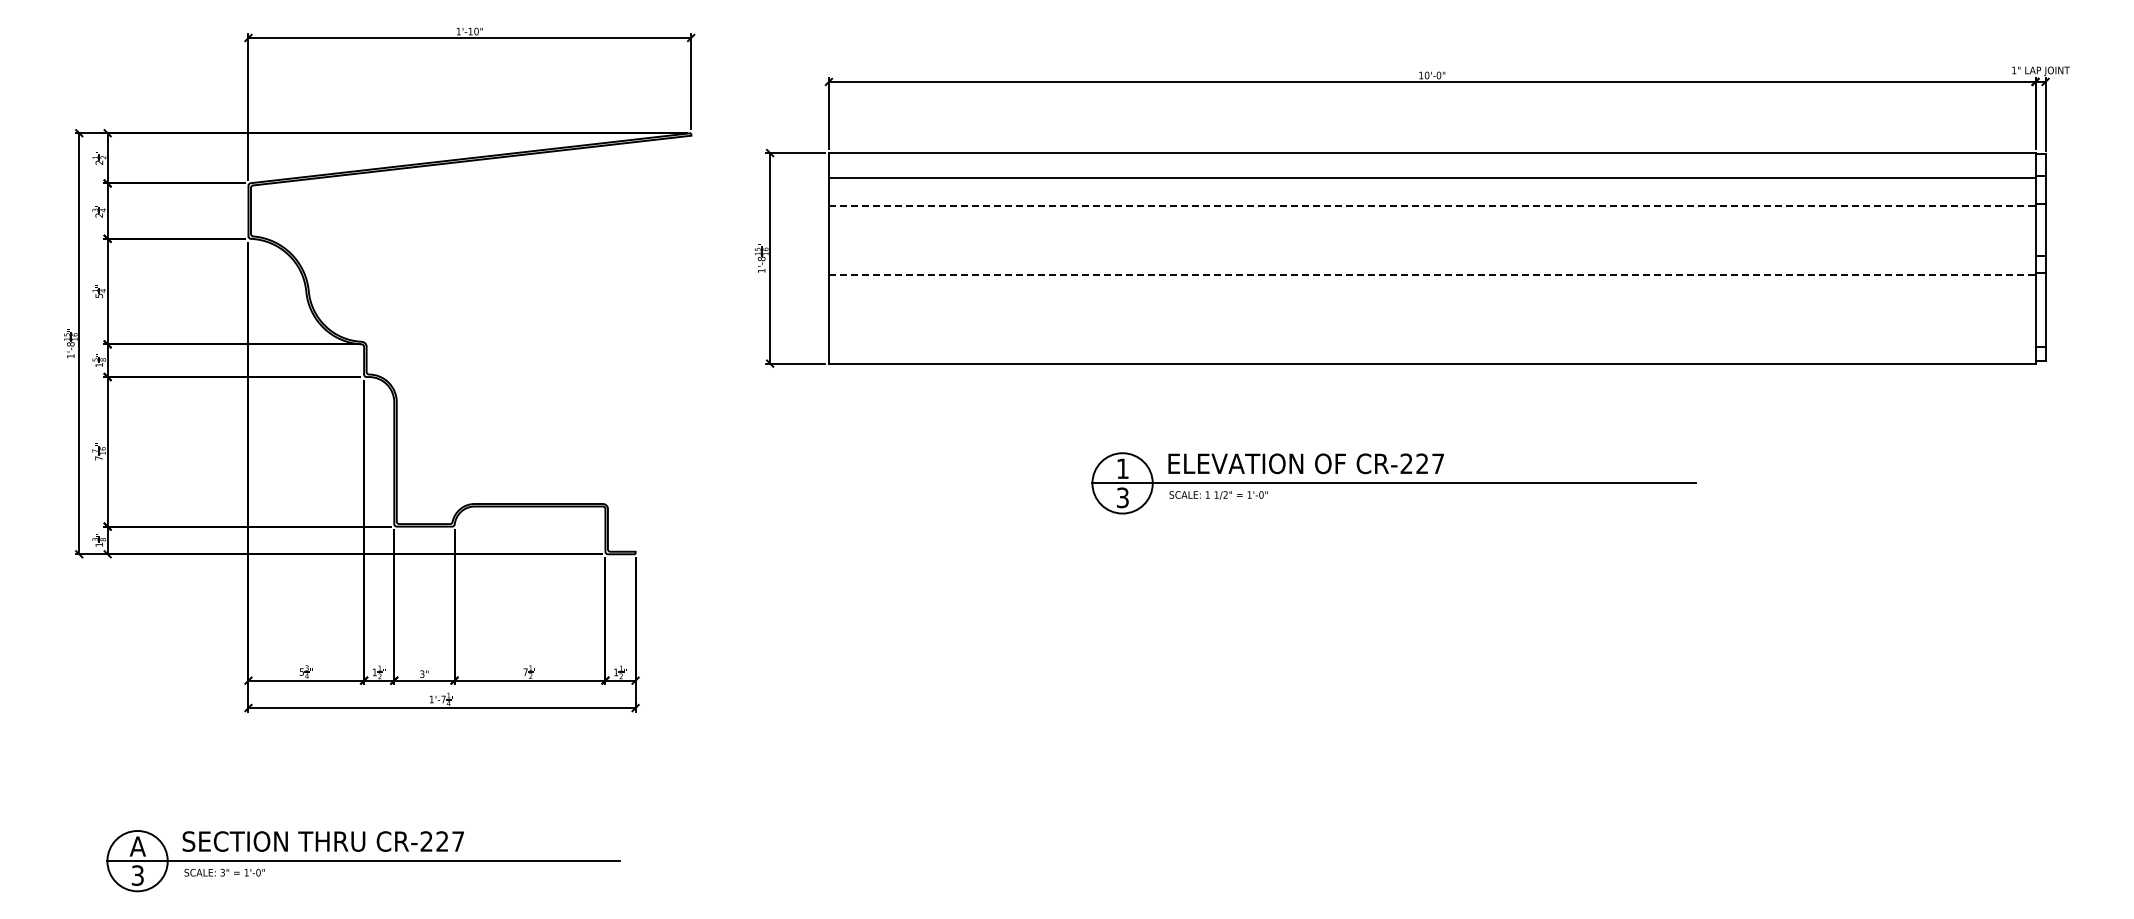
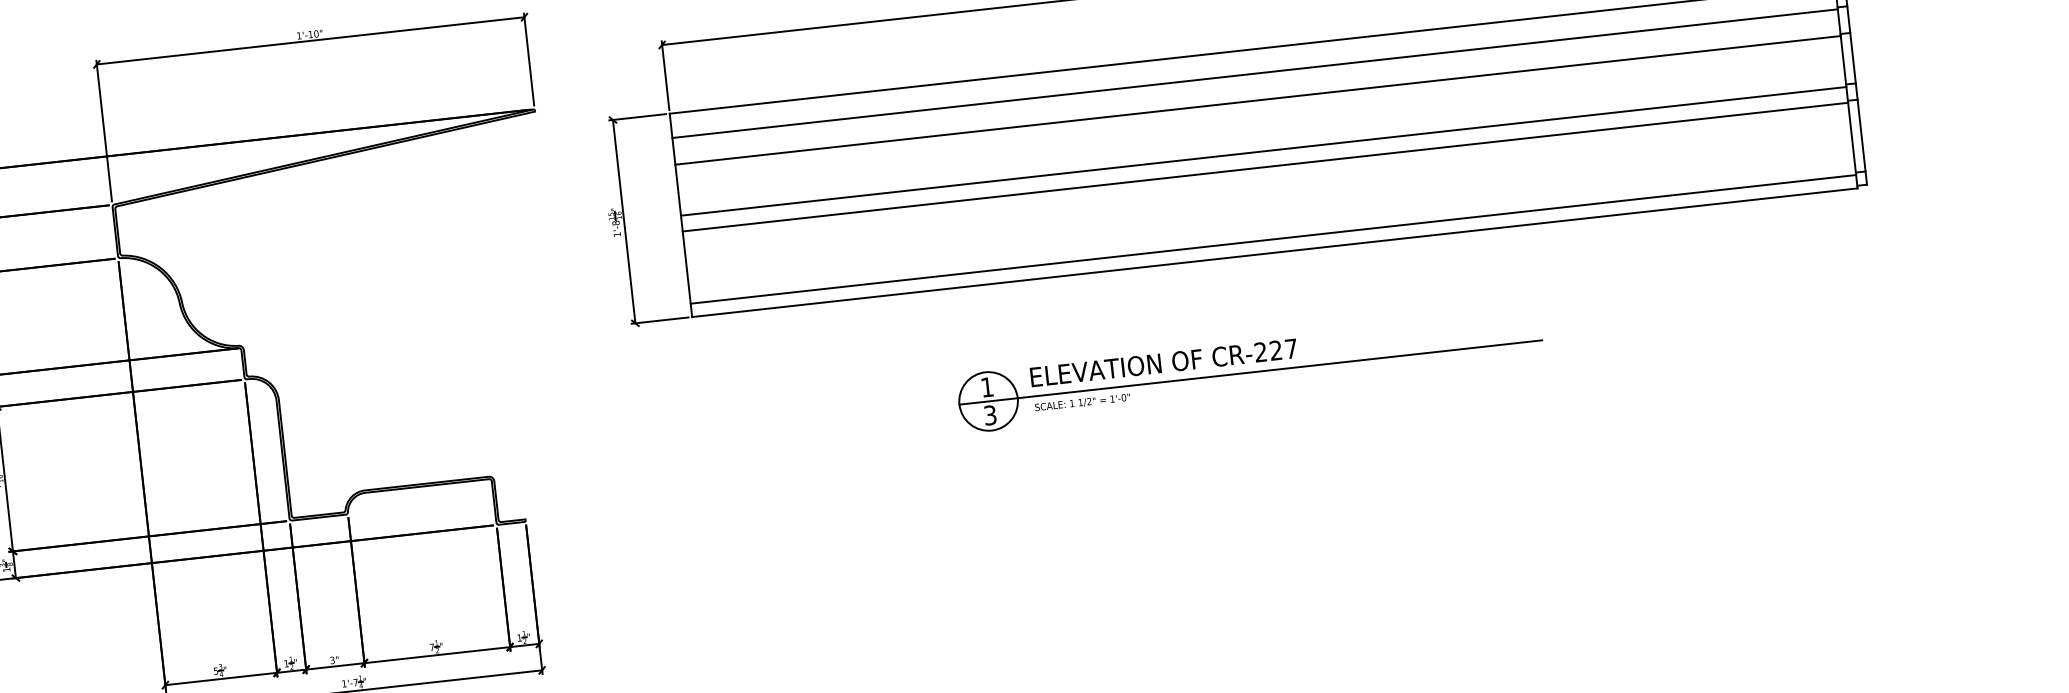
line: (1432, 205) -> (1258, 99), dashed -> solid
line: (1431, 258) -> (1262, 151), added
line: (1432, 275) -> (1265, 167), dashed -> solid
line: (1431, 349) -> (1272, 239), added

